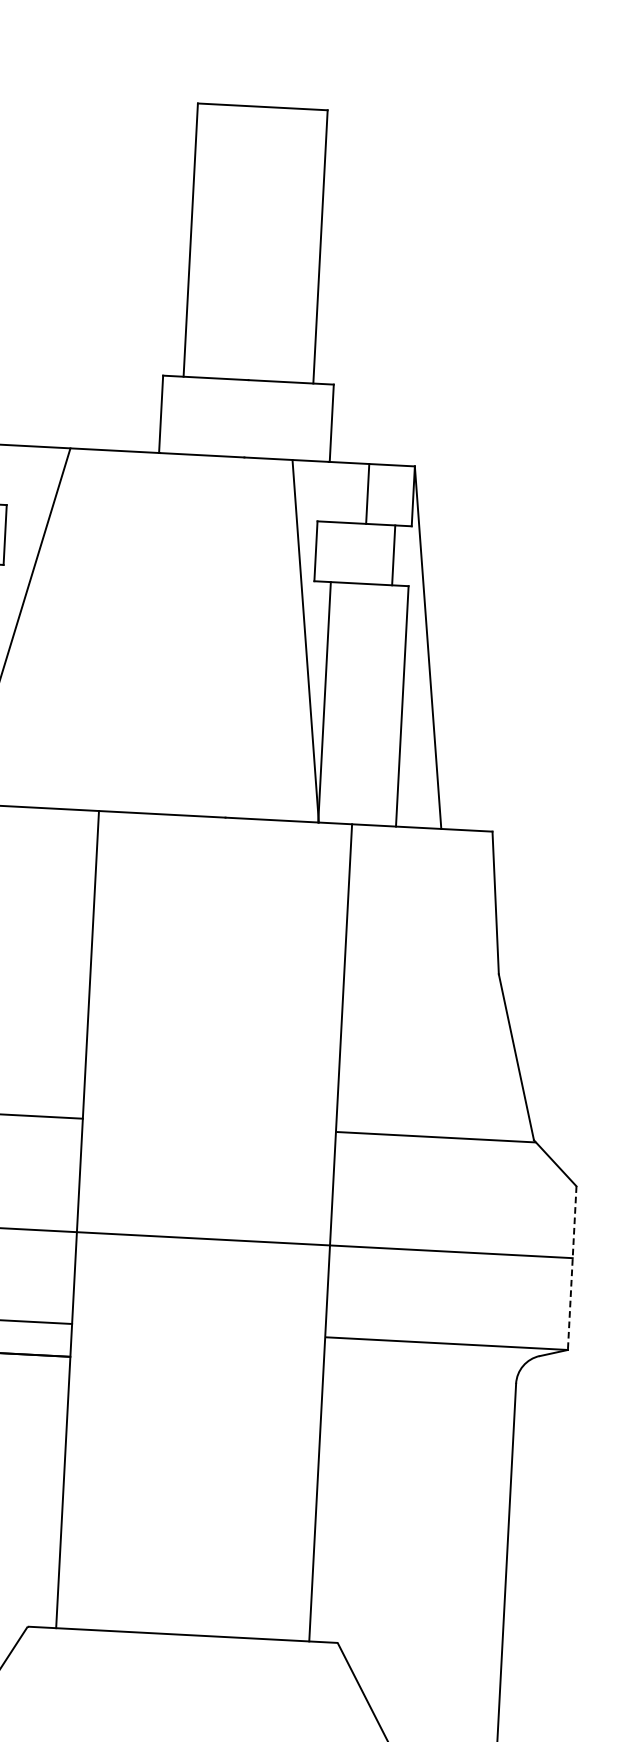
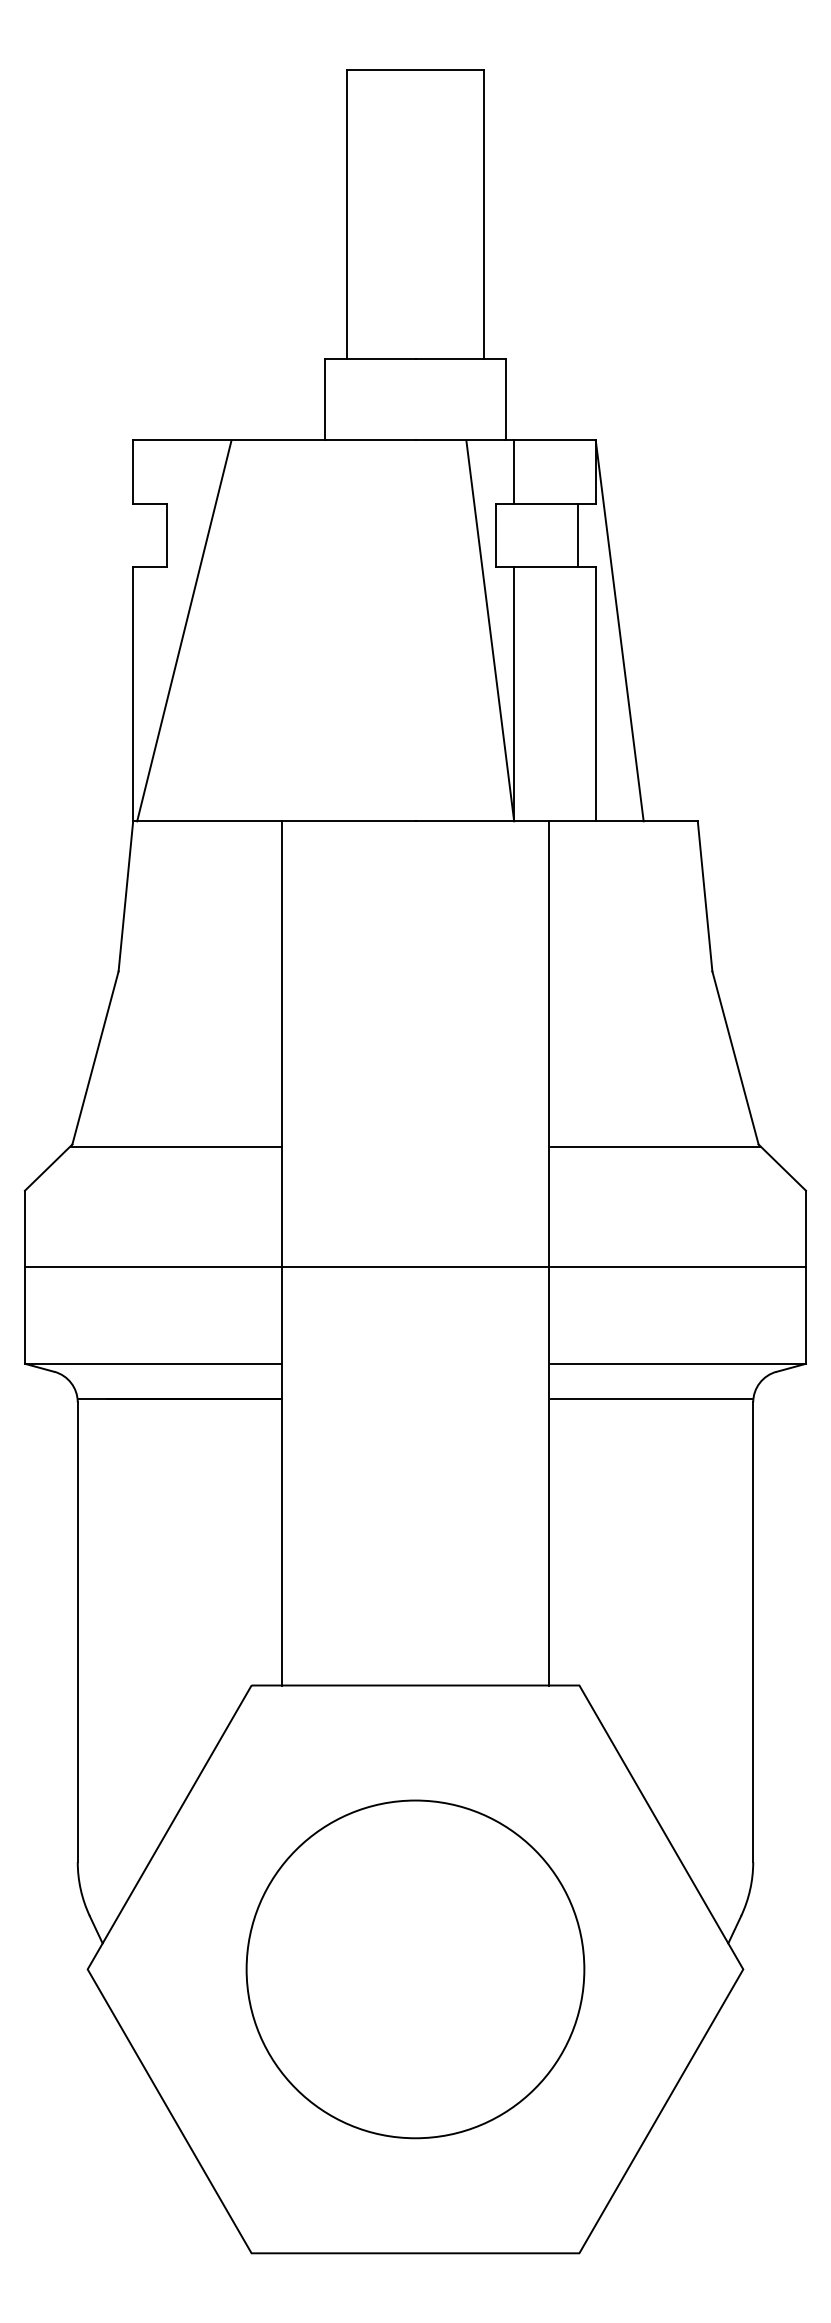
line: (367, 493) -> (513, 471), moved
line: (571, 1268) -> (805, 1277), dashed -> solid
line: (420, 1375) -> (651, 1398), added

